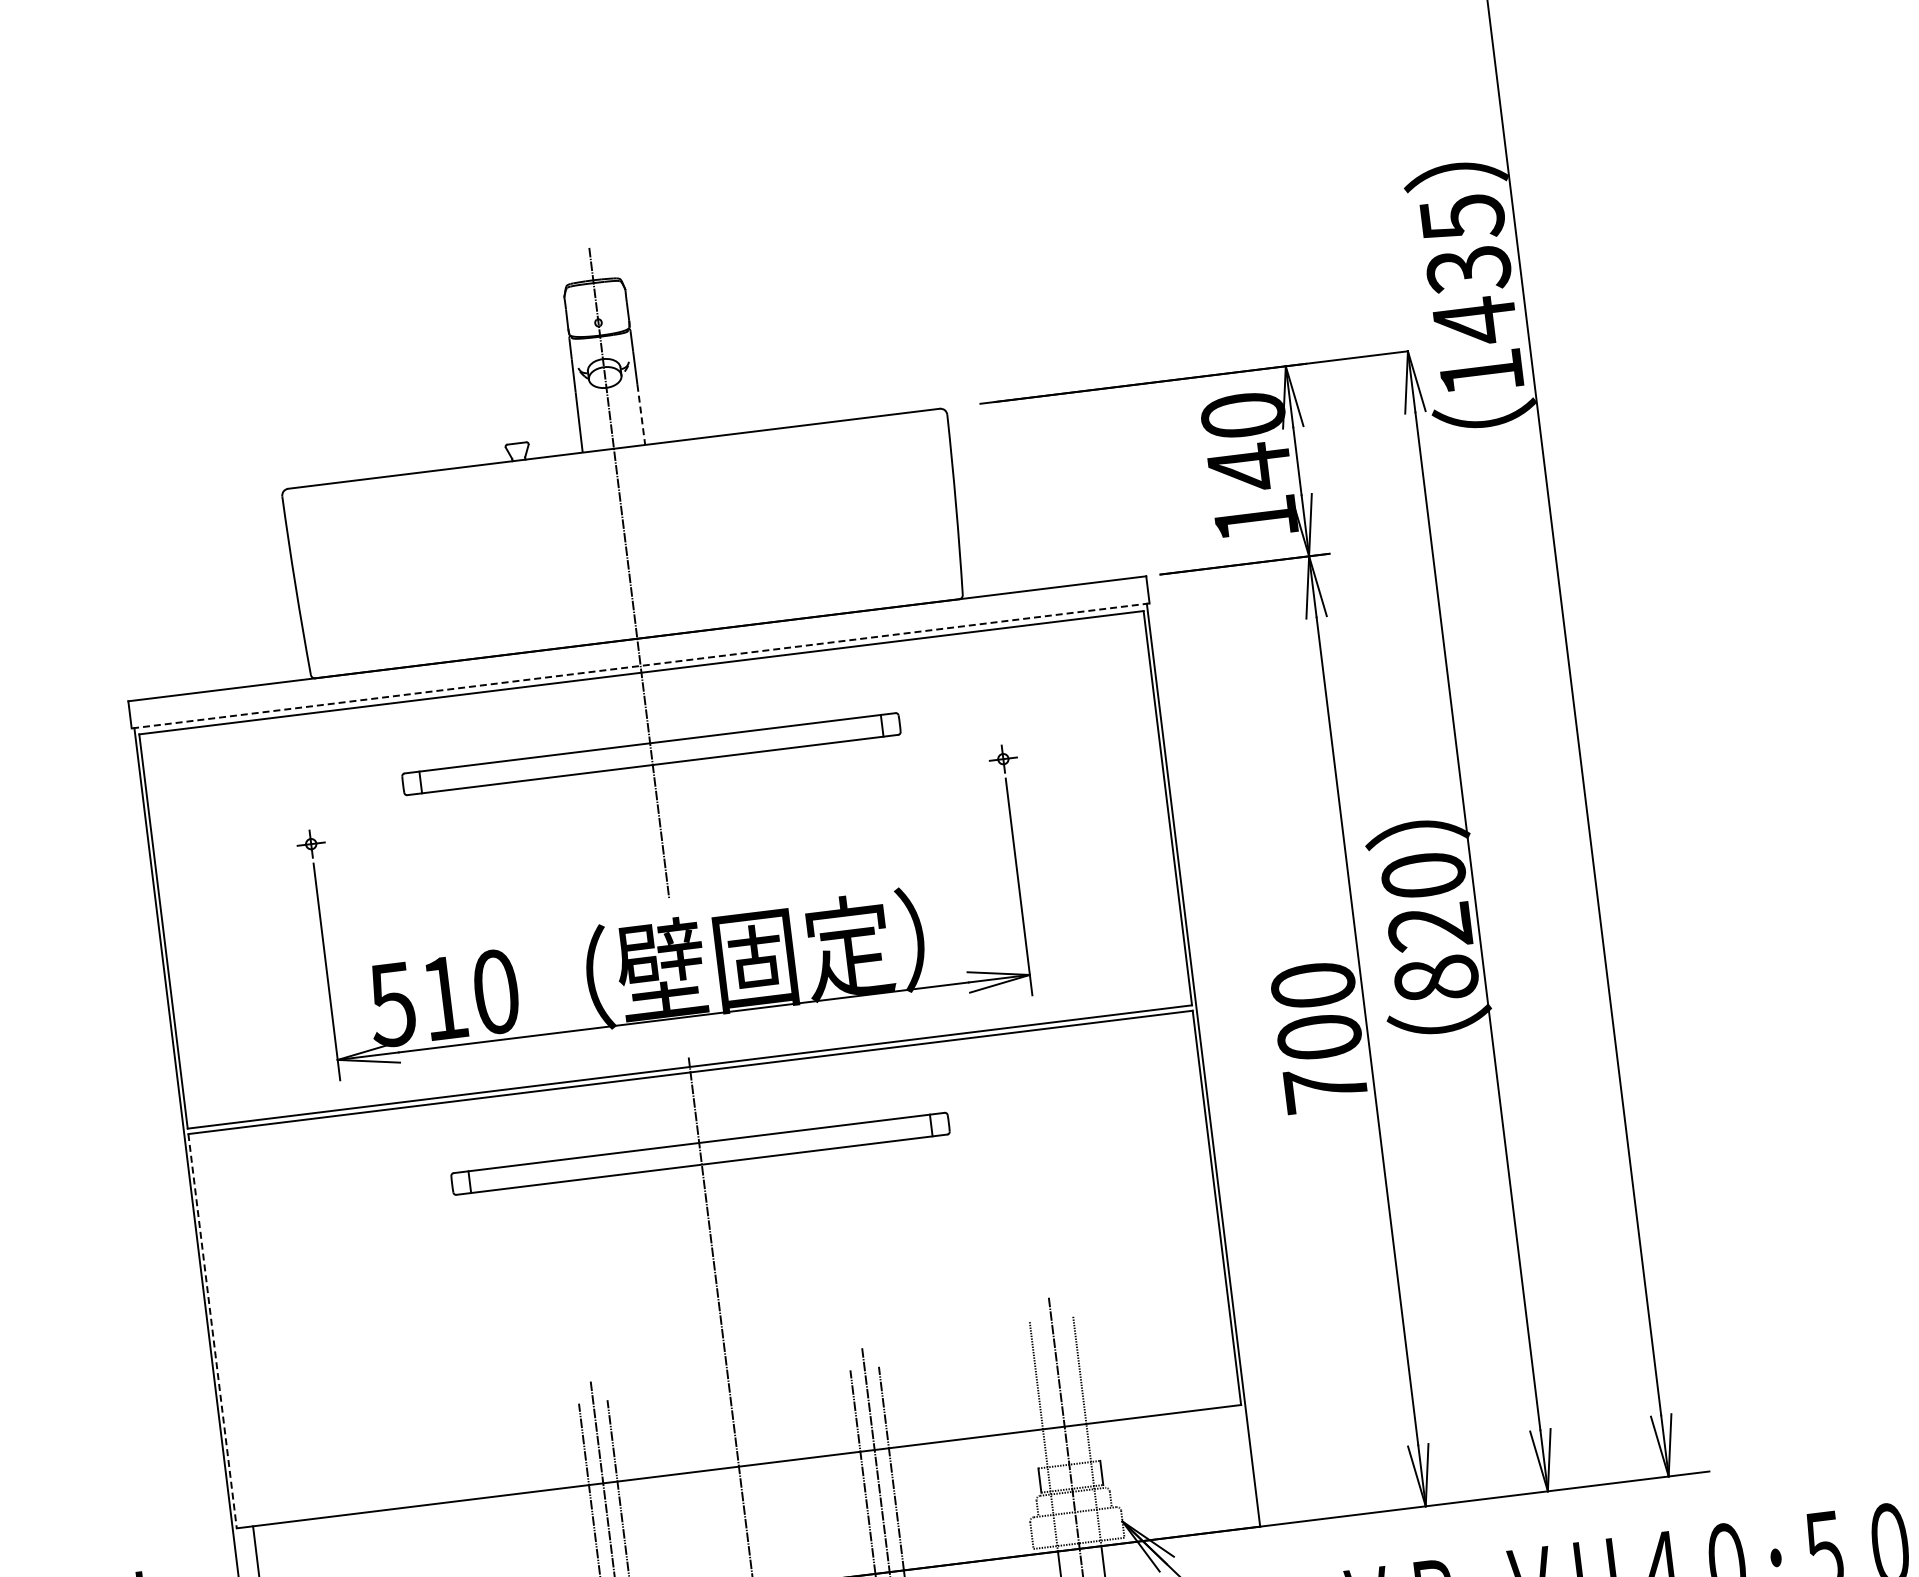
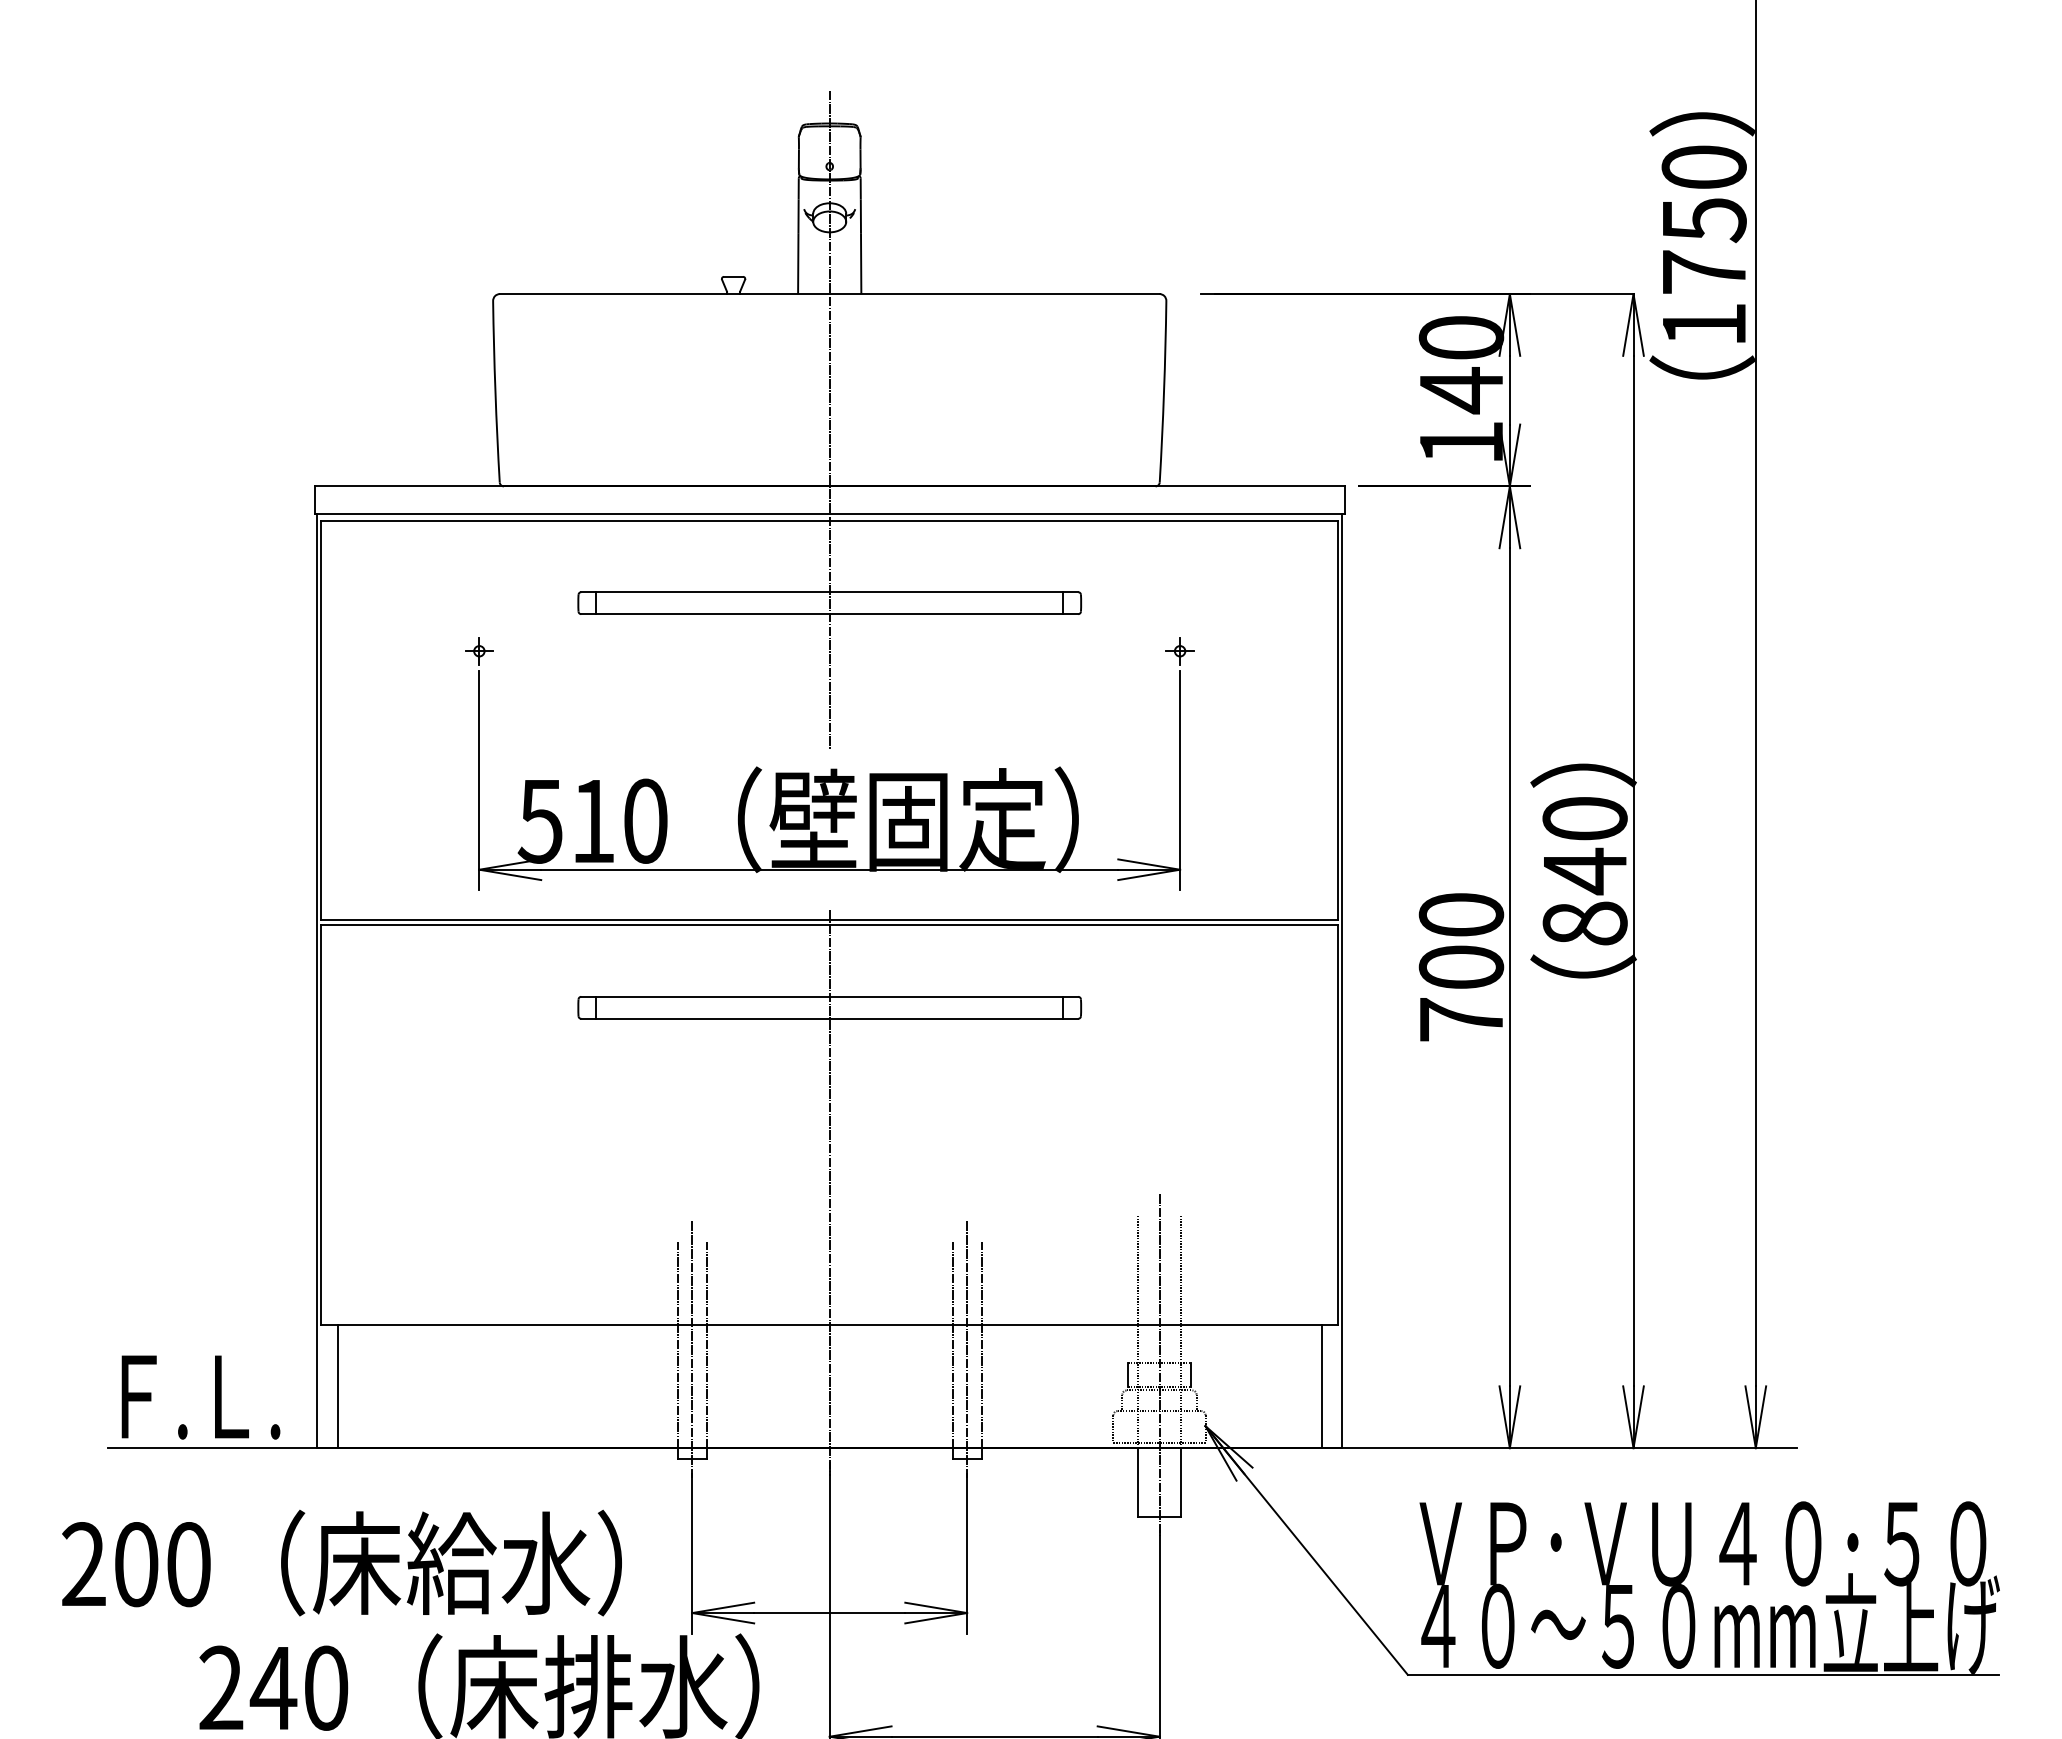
text: (1468, 270) -> (1703, 220), 1435 -> 1750
line: (641, 415) -> (861, 264), dashed -> solid
line: (640, 665) -> (829, 513), dashed -> solid
text: (1429, 927) -> (1584, 871), 820 -> 840
line: (212, 1330) -> (321, 1124), dashed -> solid
line: (1232, 1468) -> (1321, 1386), added

